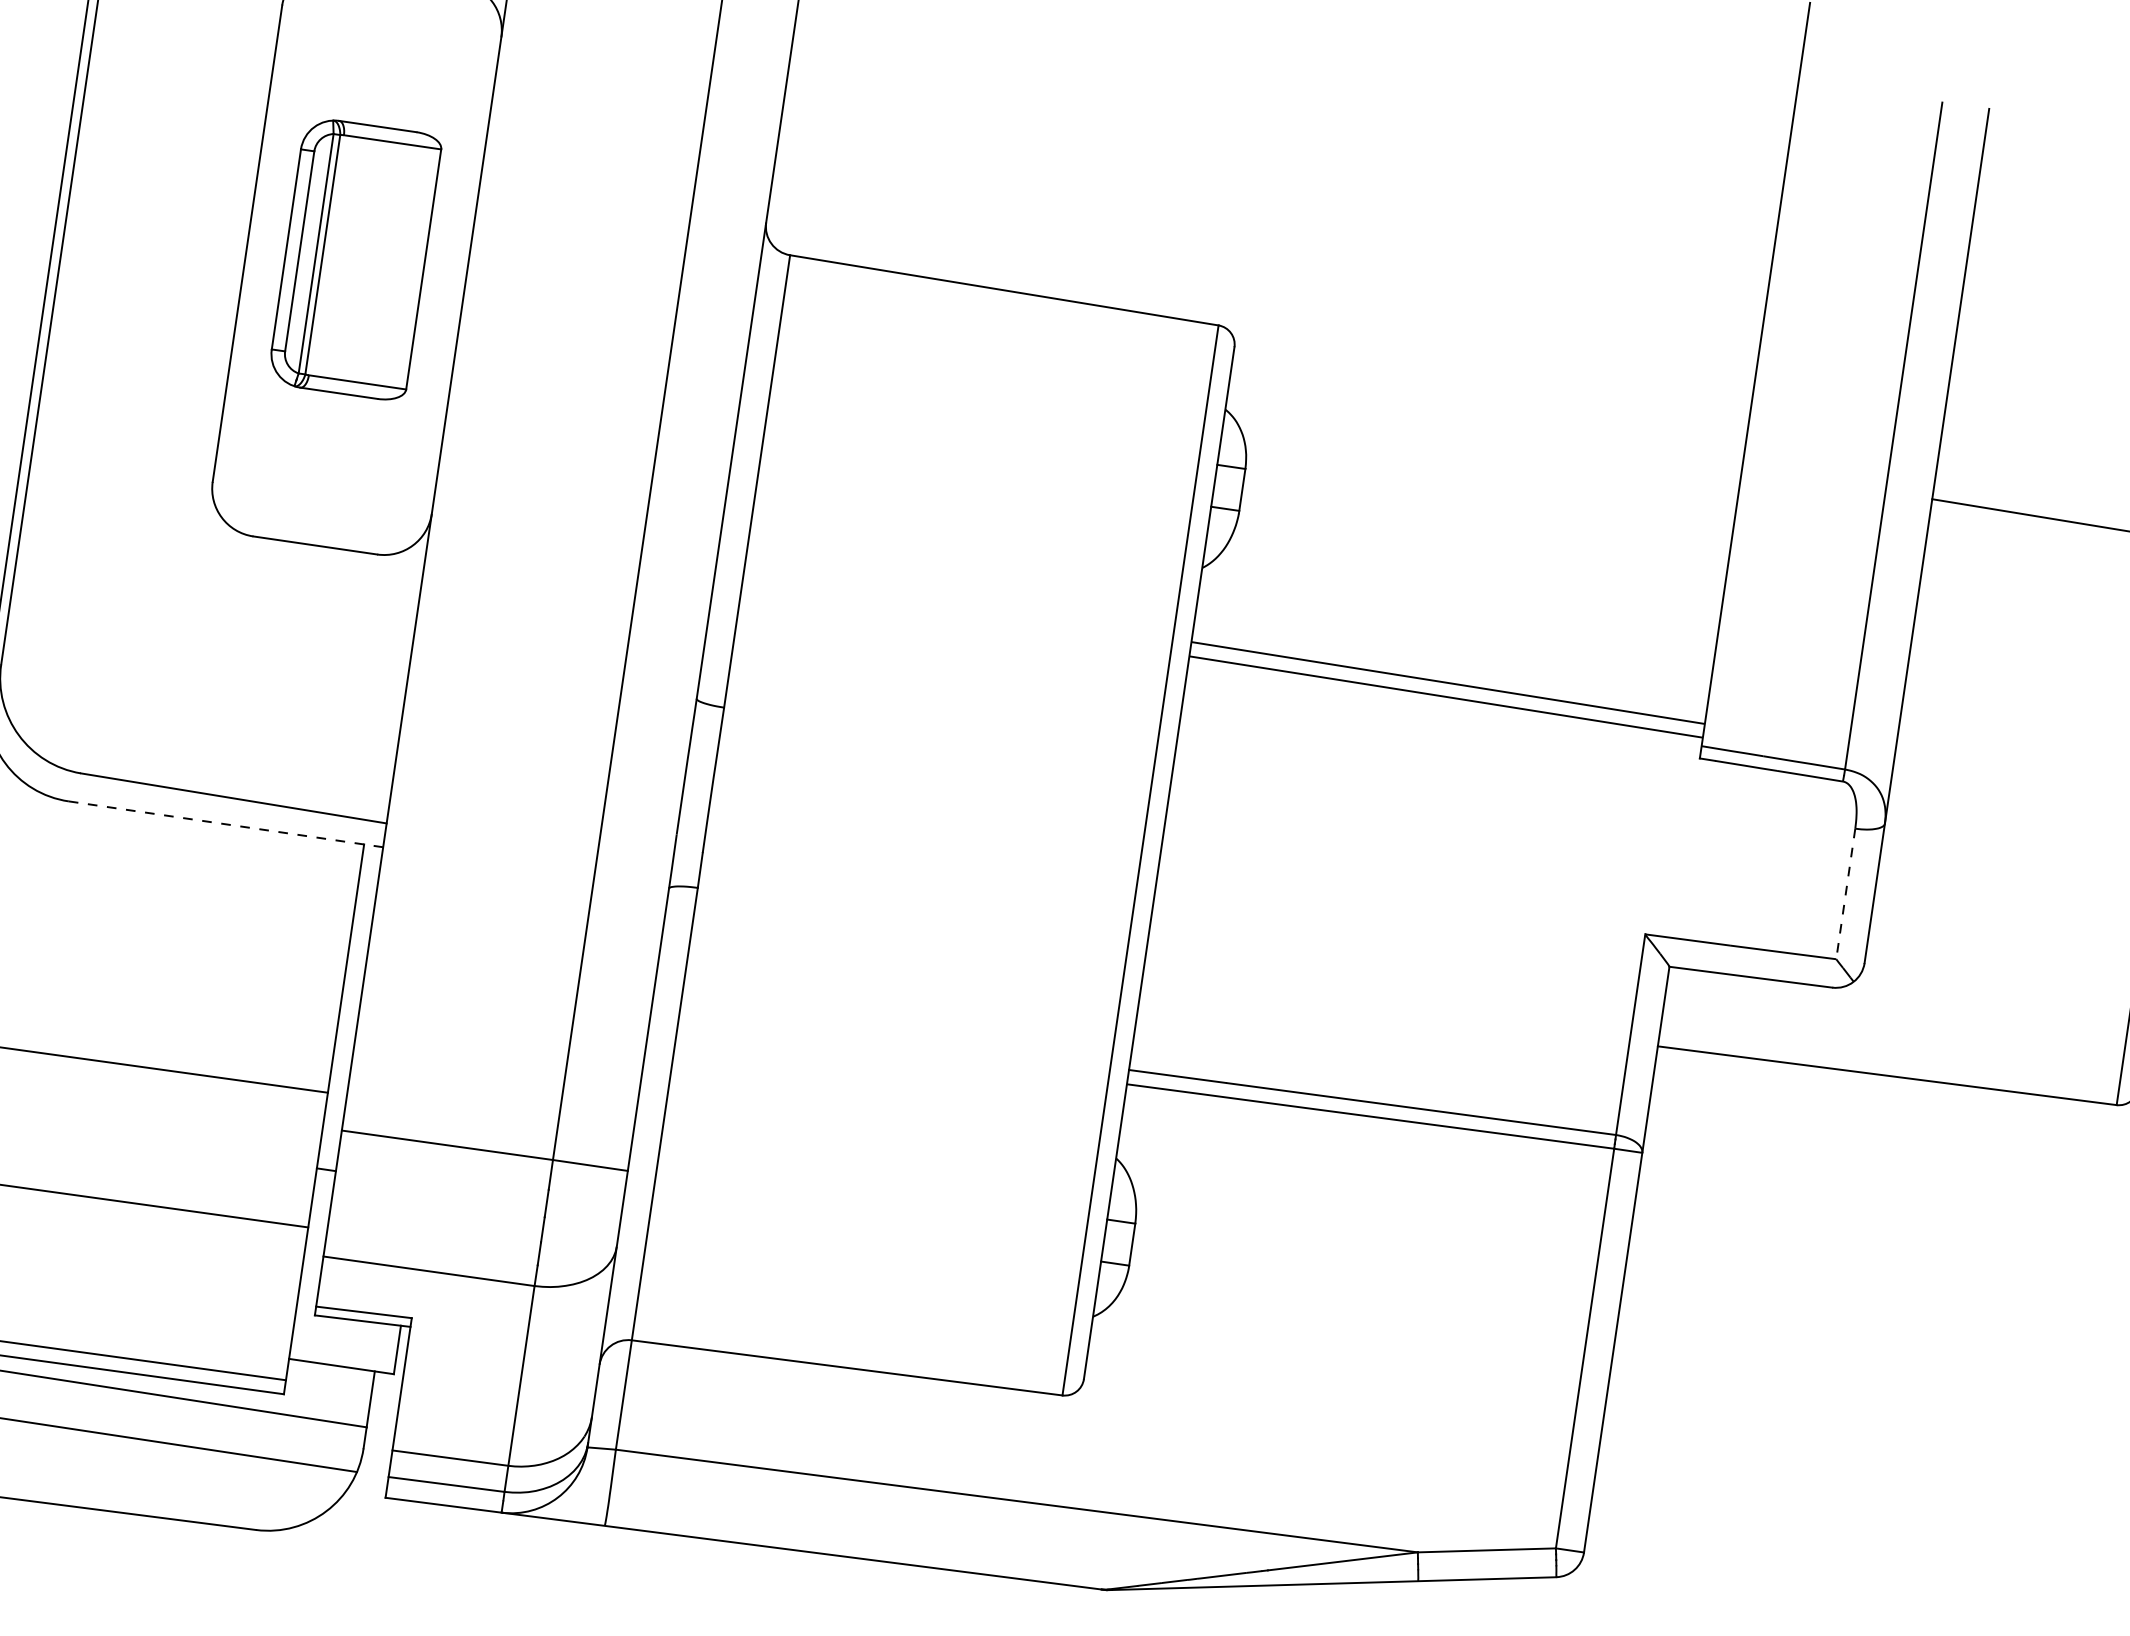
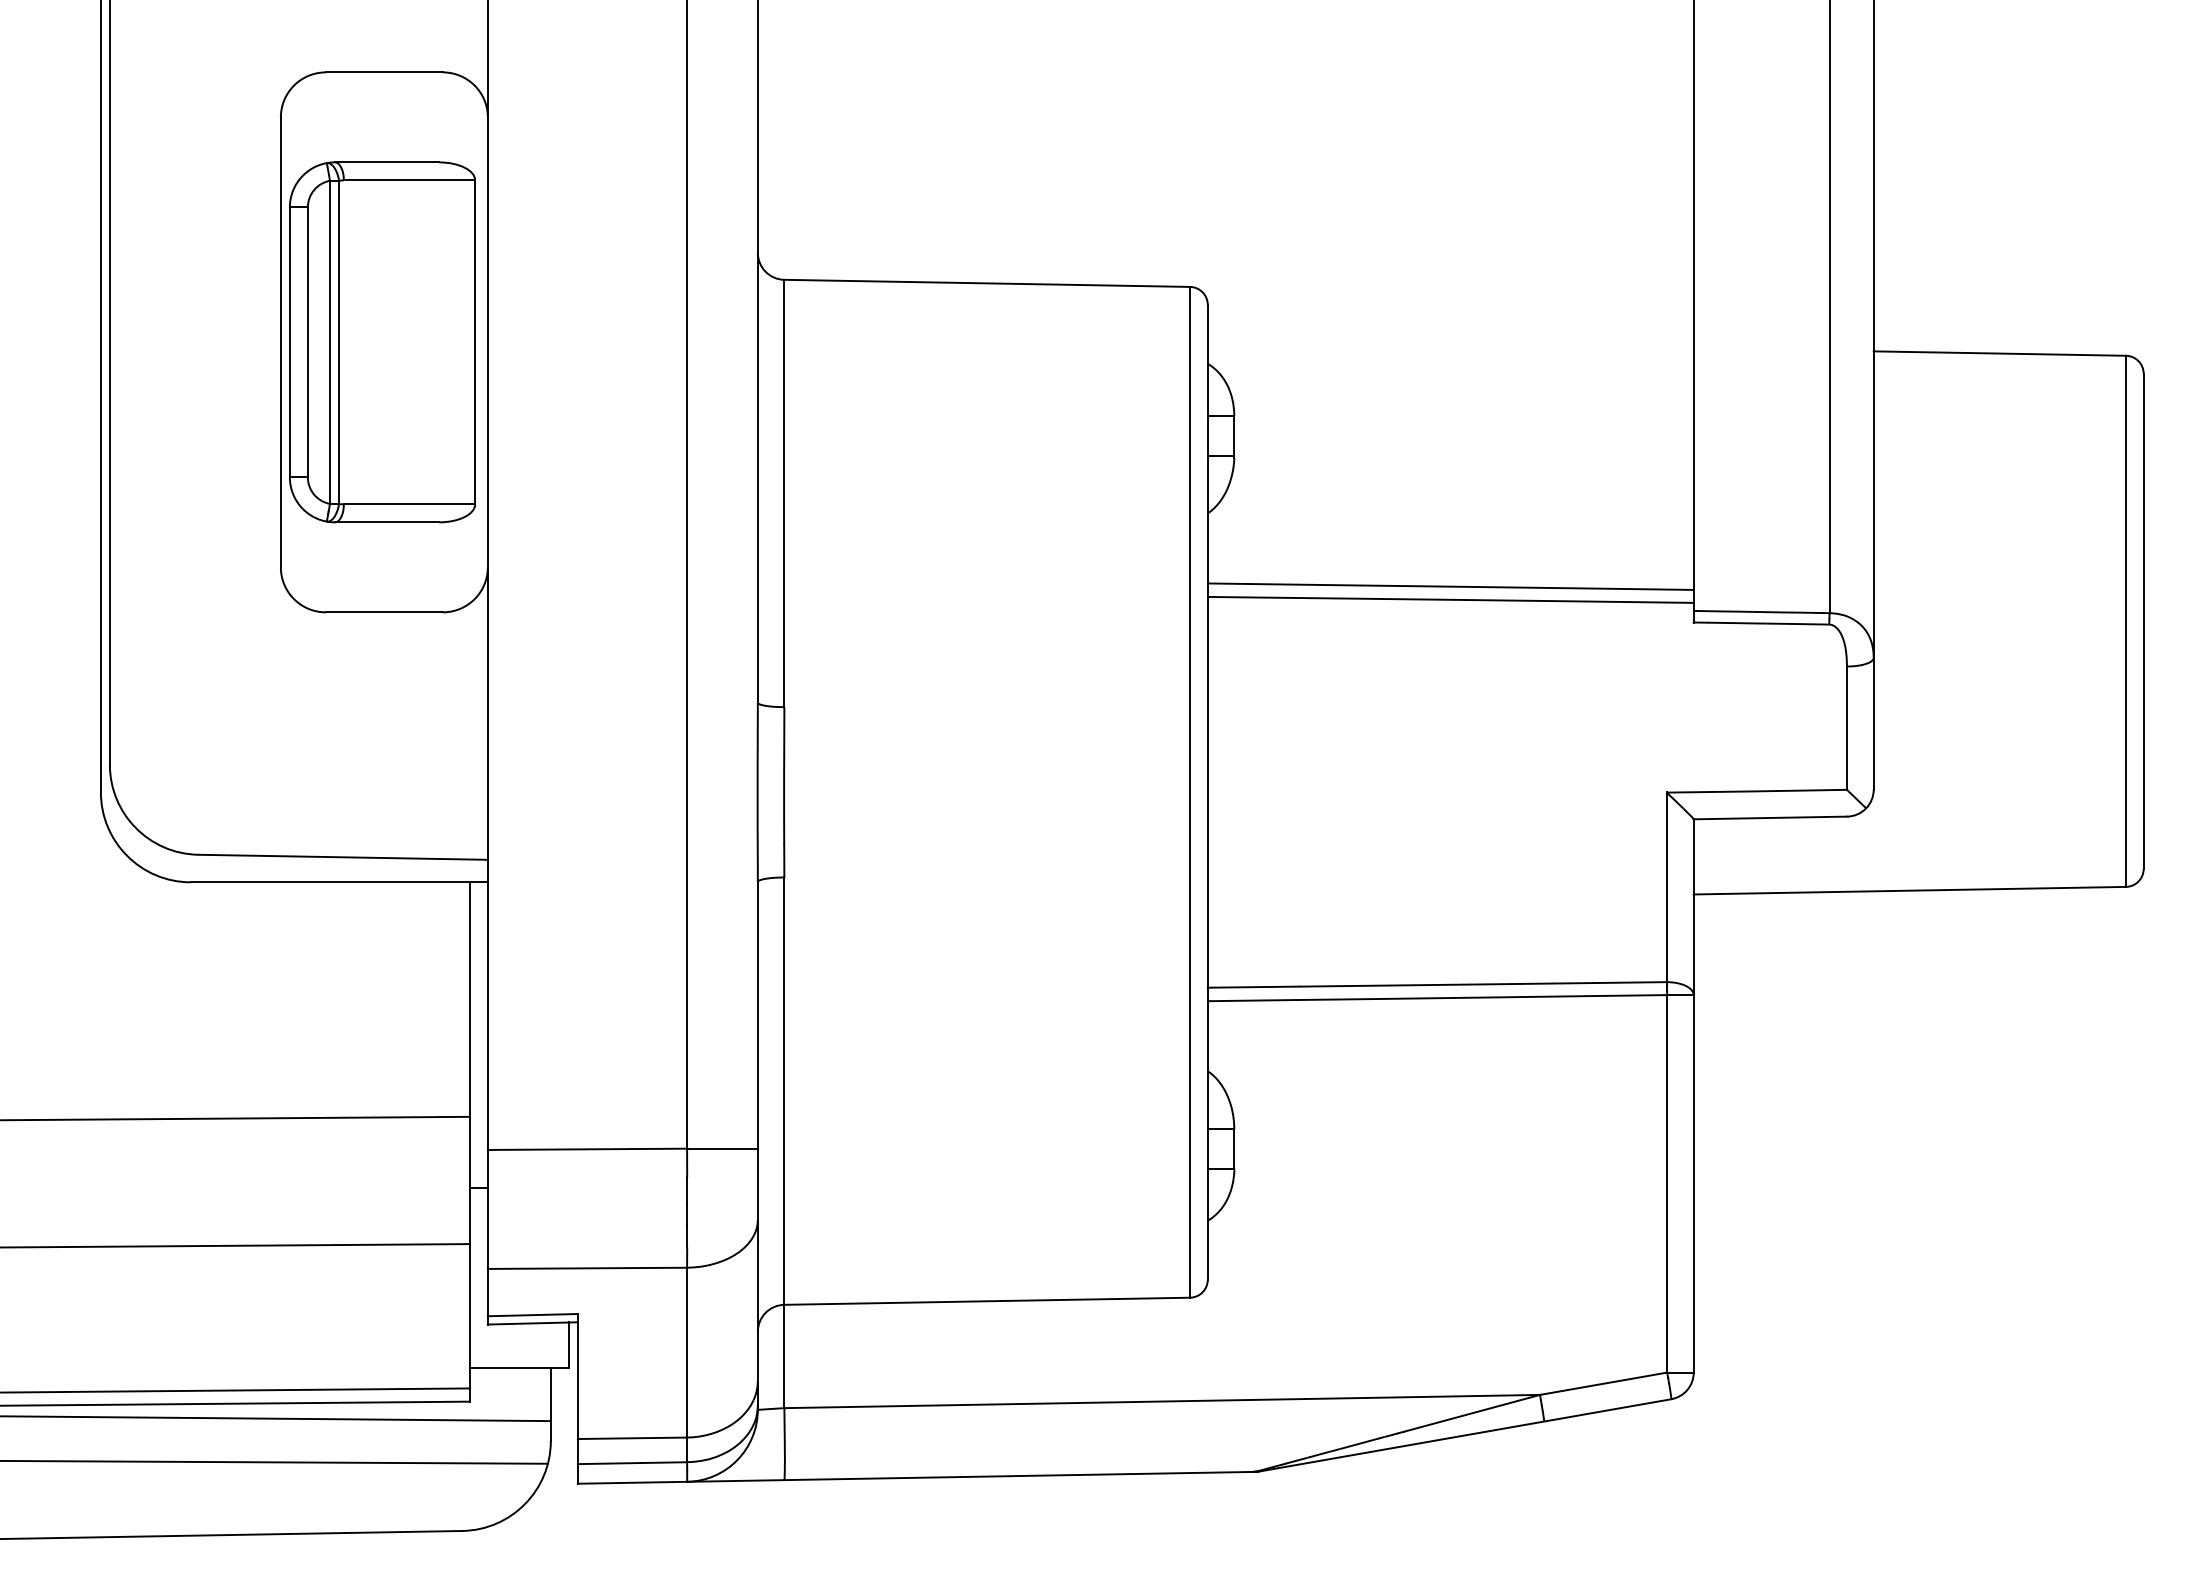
part: (355, 259) -> (382, 342), size x1.43
line: (225, 824) -> (338, 882), dashed -> solid
line: (1845, 894) -> (1846, 728), dashed -> solid

